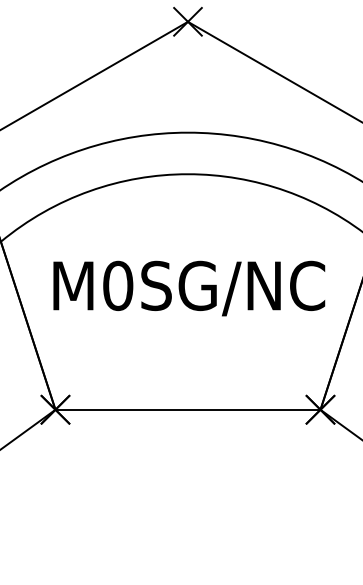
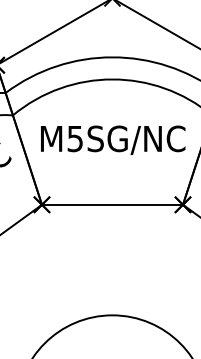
text: (118, 285) -> (75, 138), M0SG/NC -> M5SG/NC

